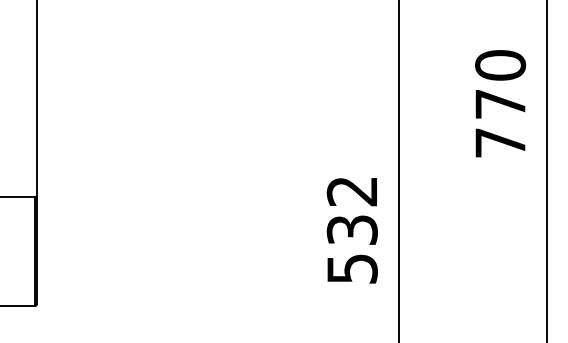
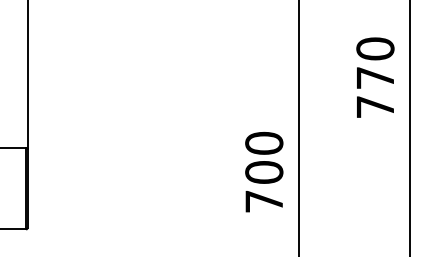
text: (351, 229) -> (263, 172), 532 -> 700

